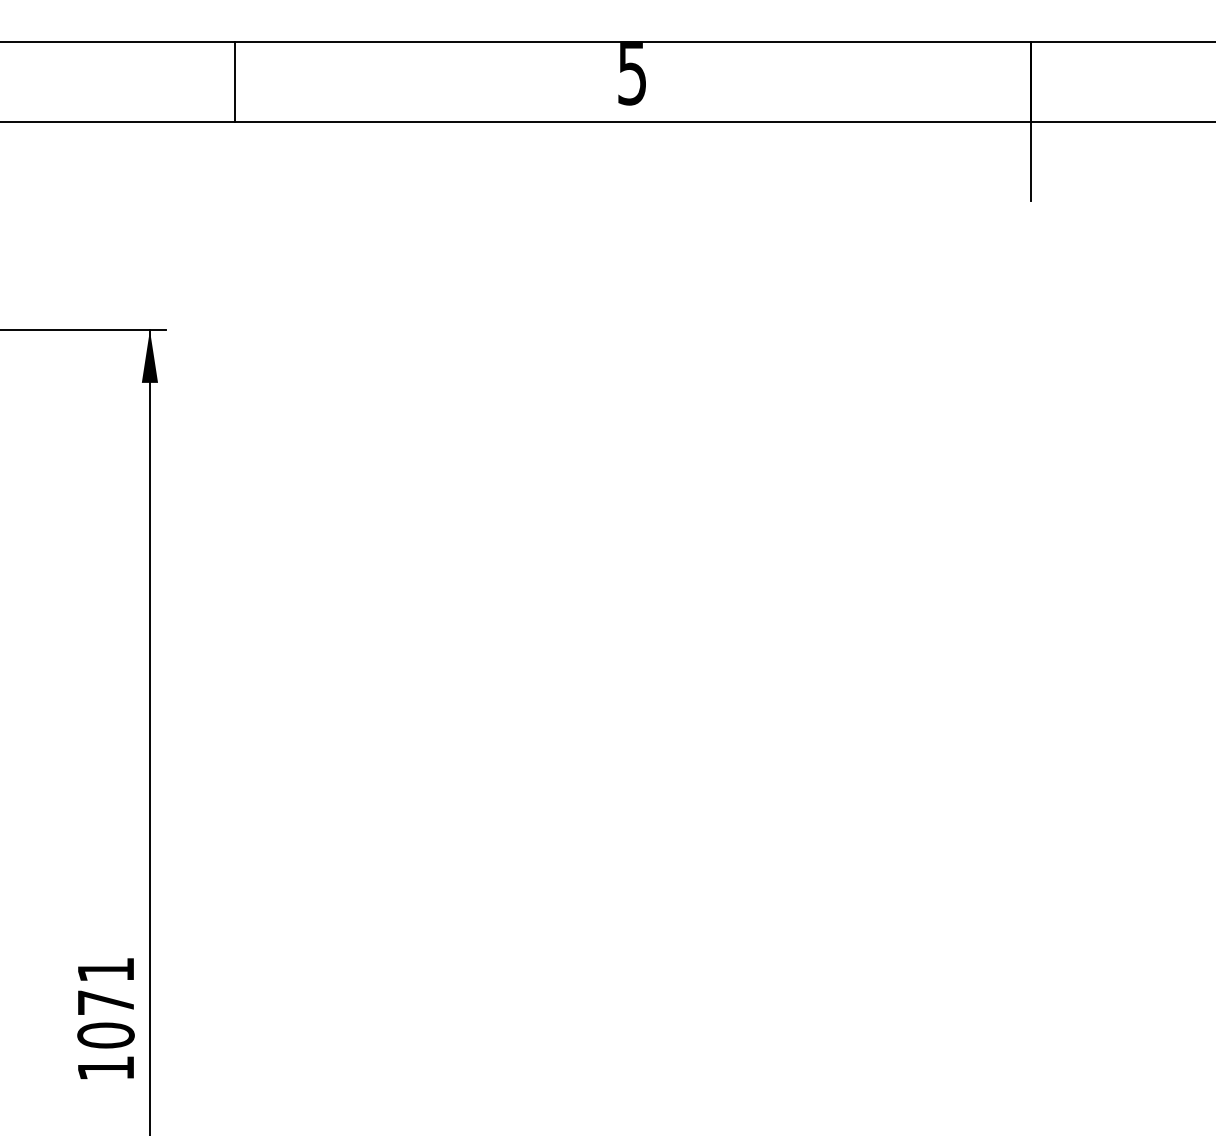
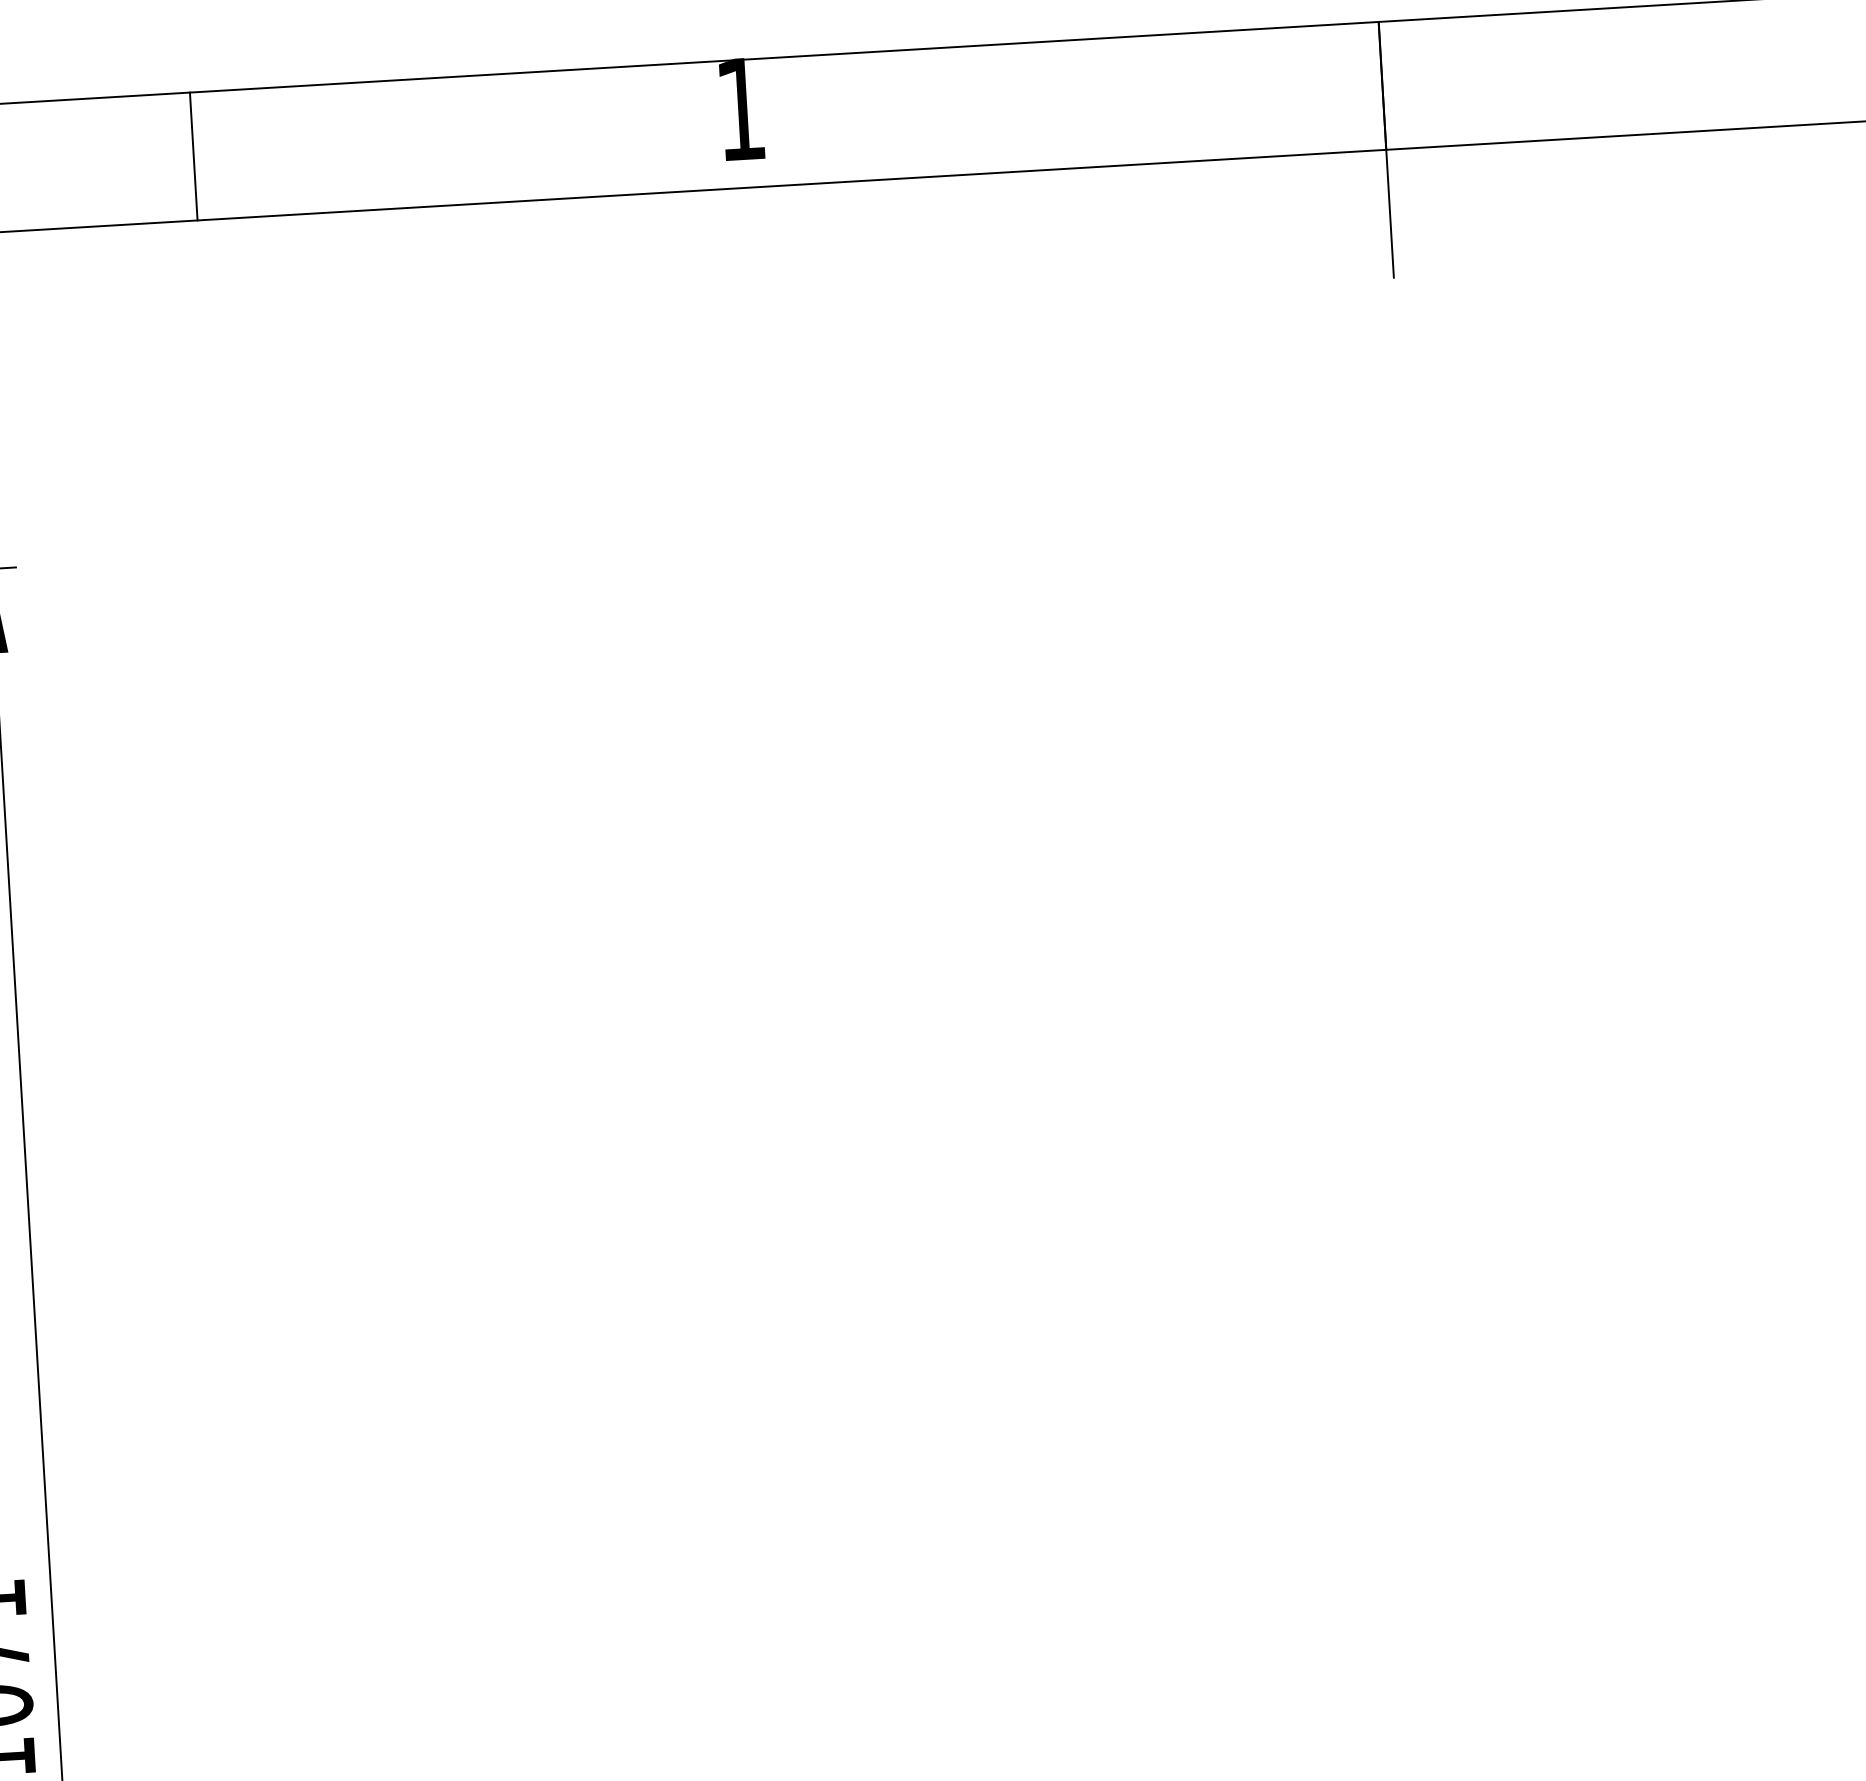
text: (631, 74) -> (739, 111), 5 -> 1
line: (235, 81) -> (194, 155), moved

